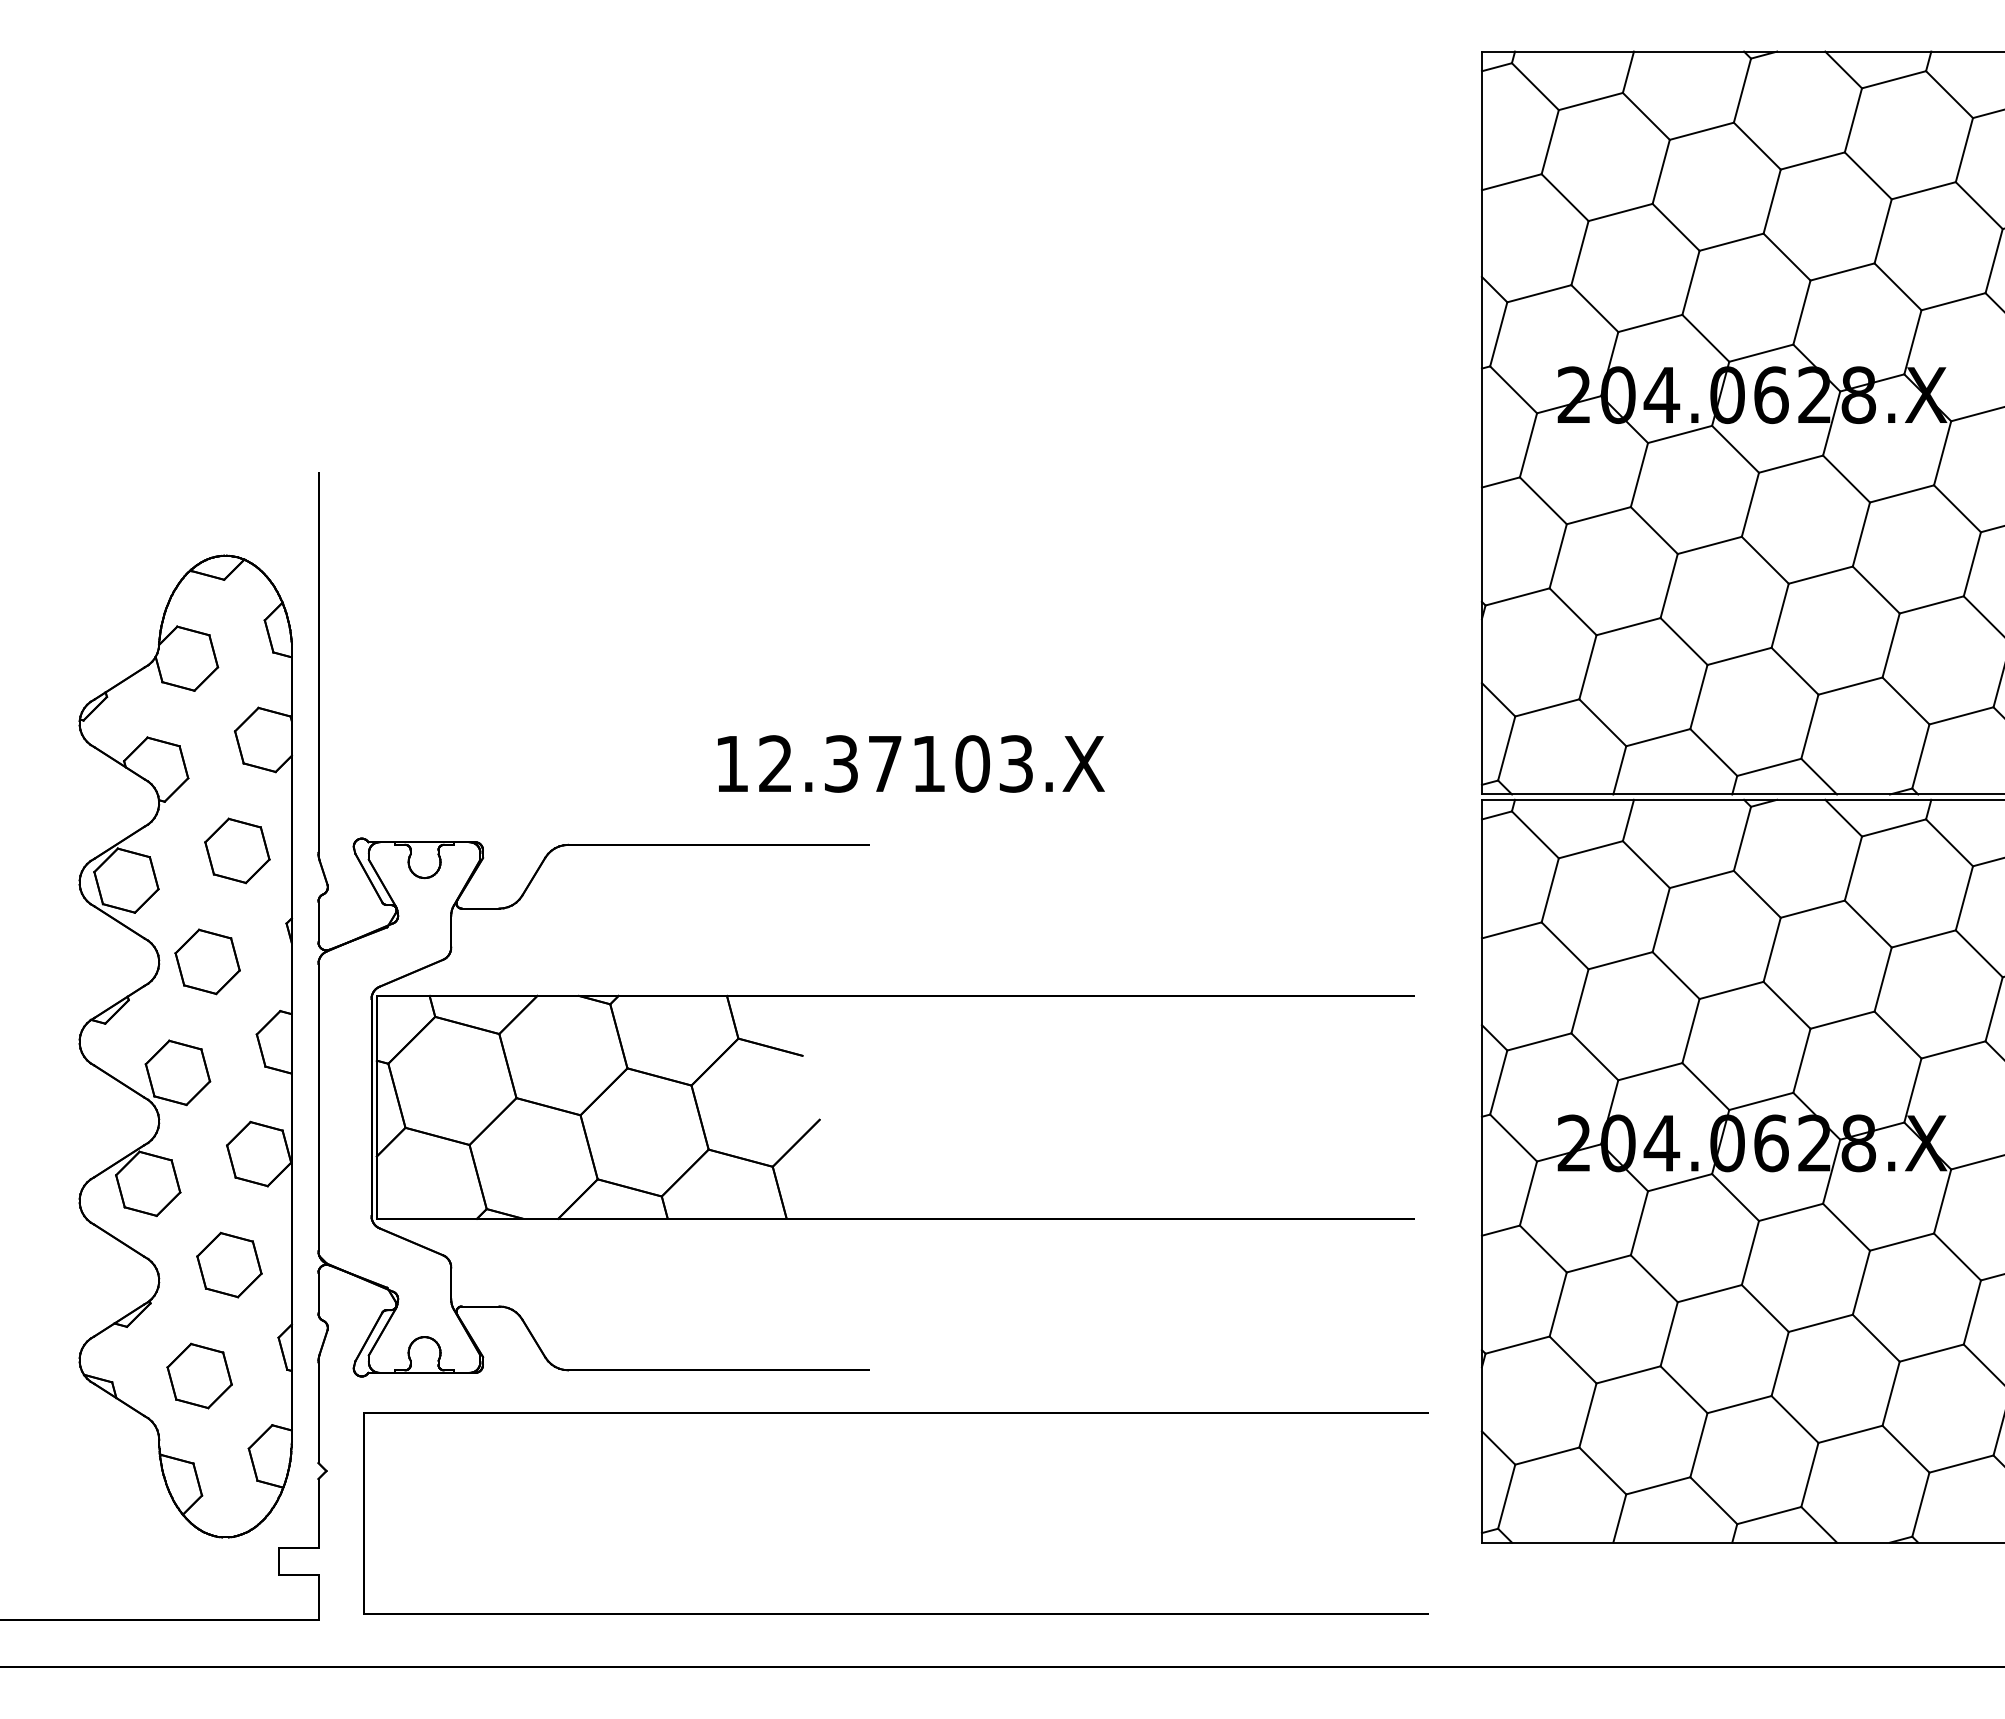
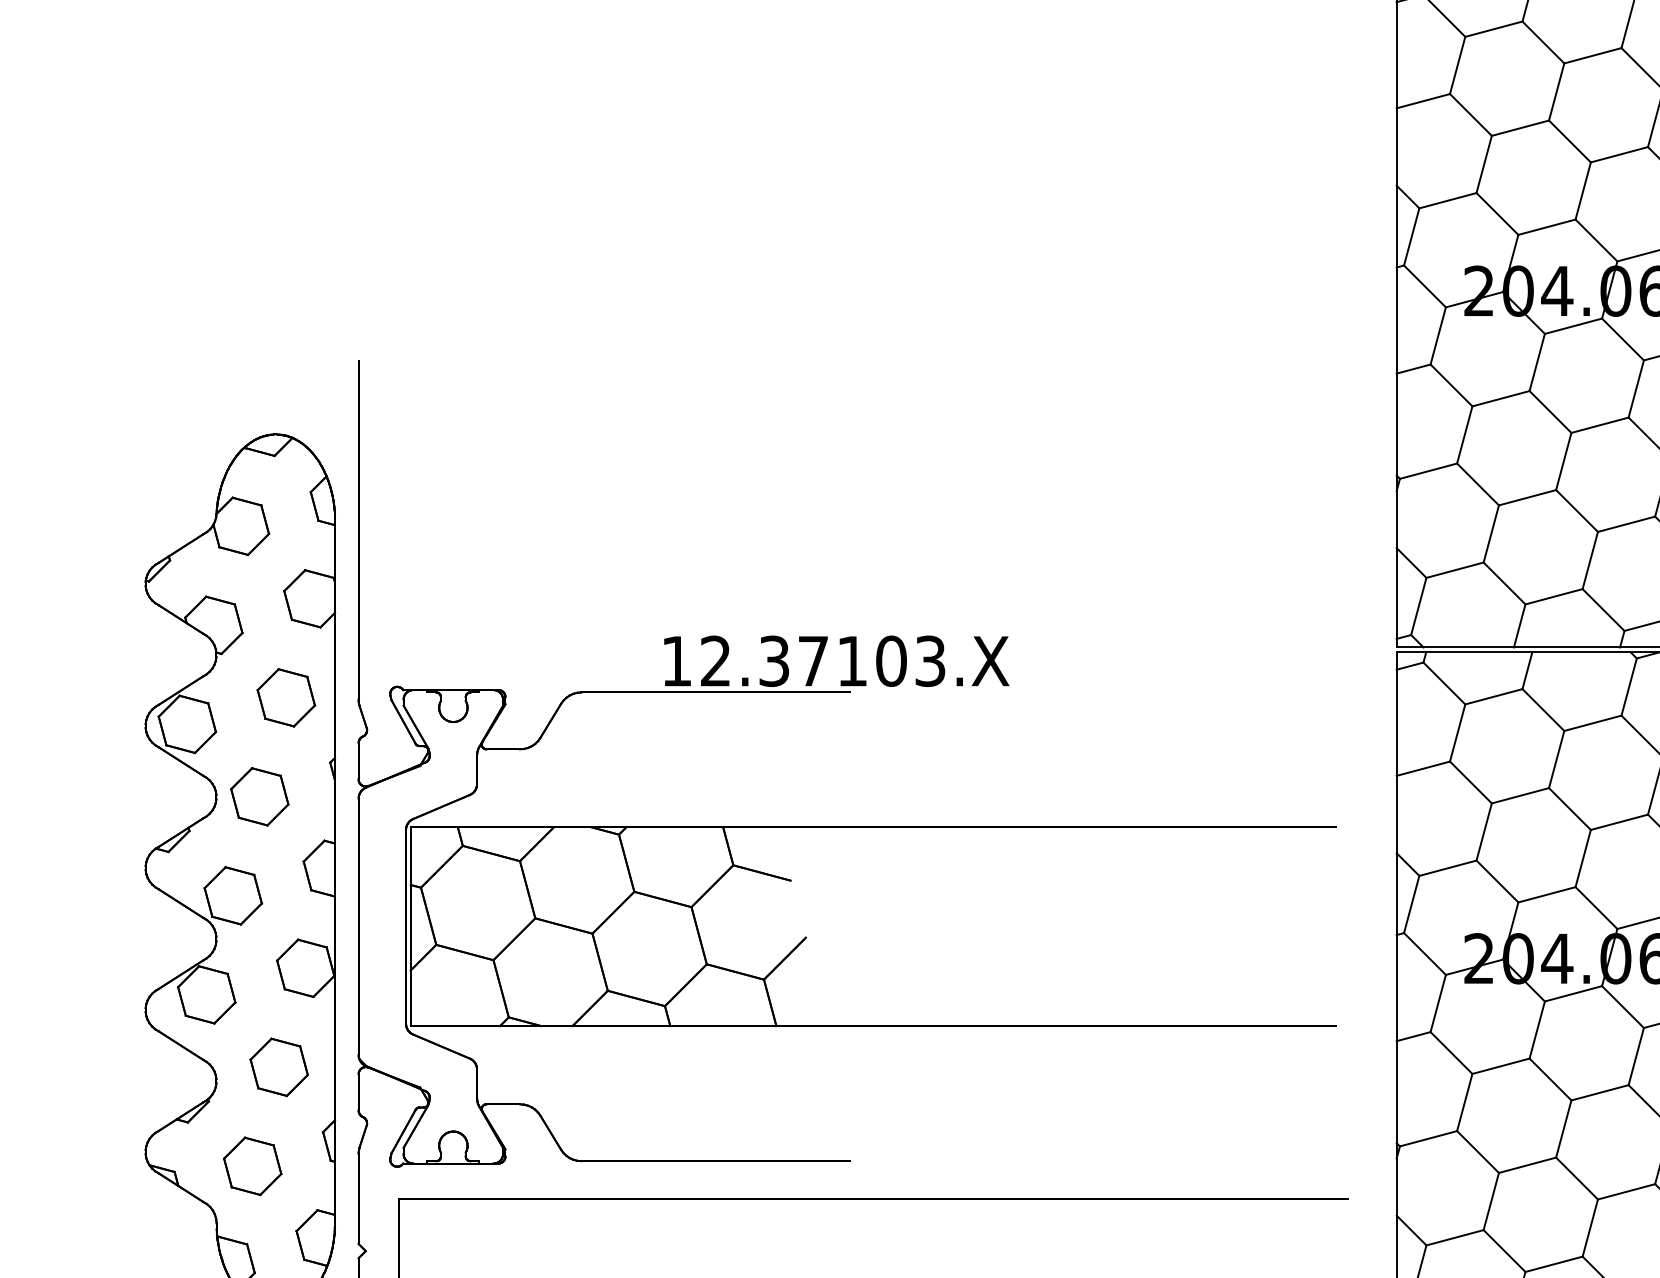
text: (911, 763) -> (836, 660), moved

